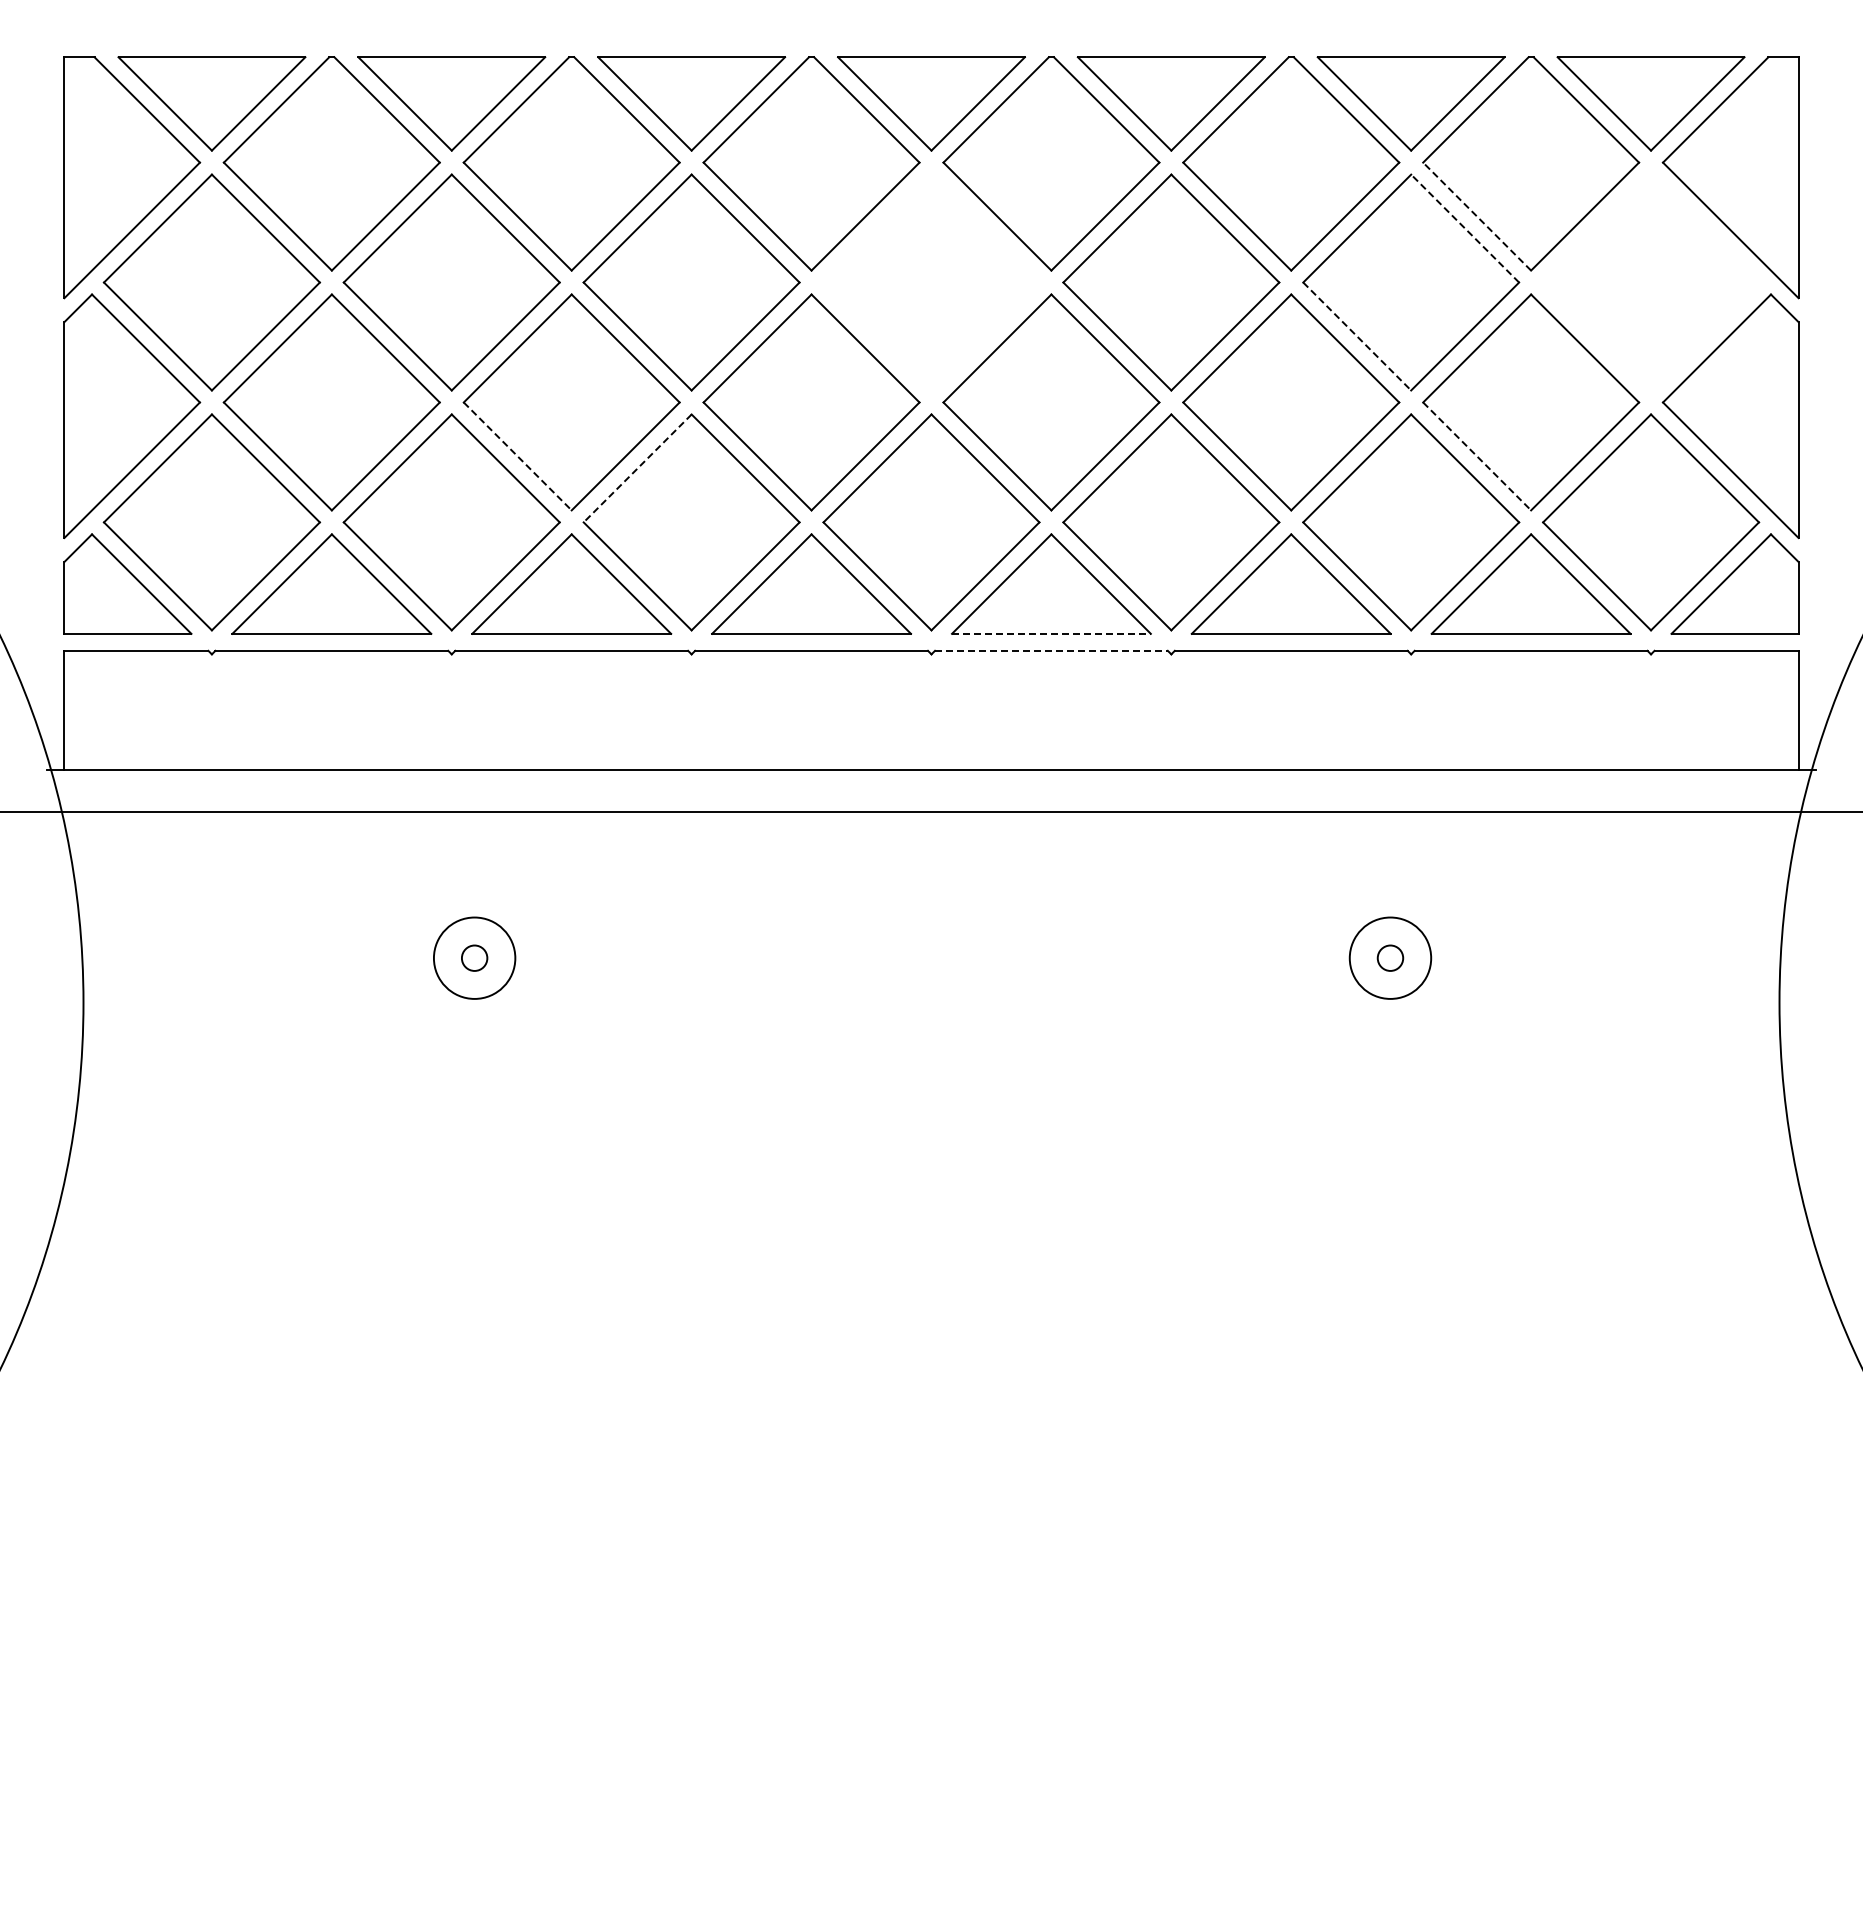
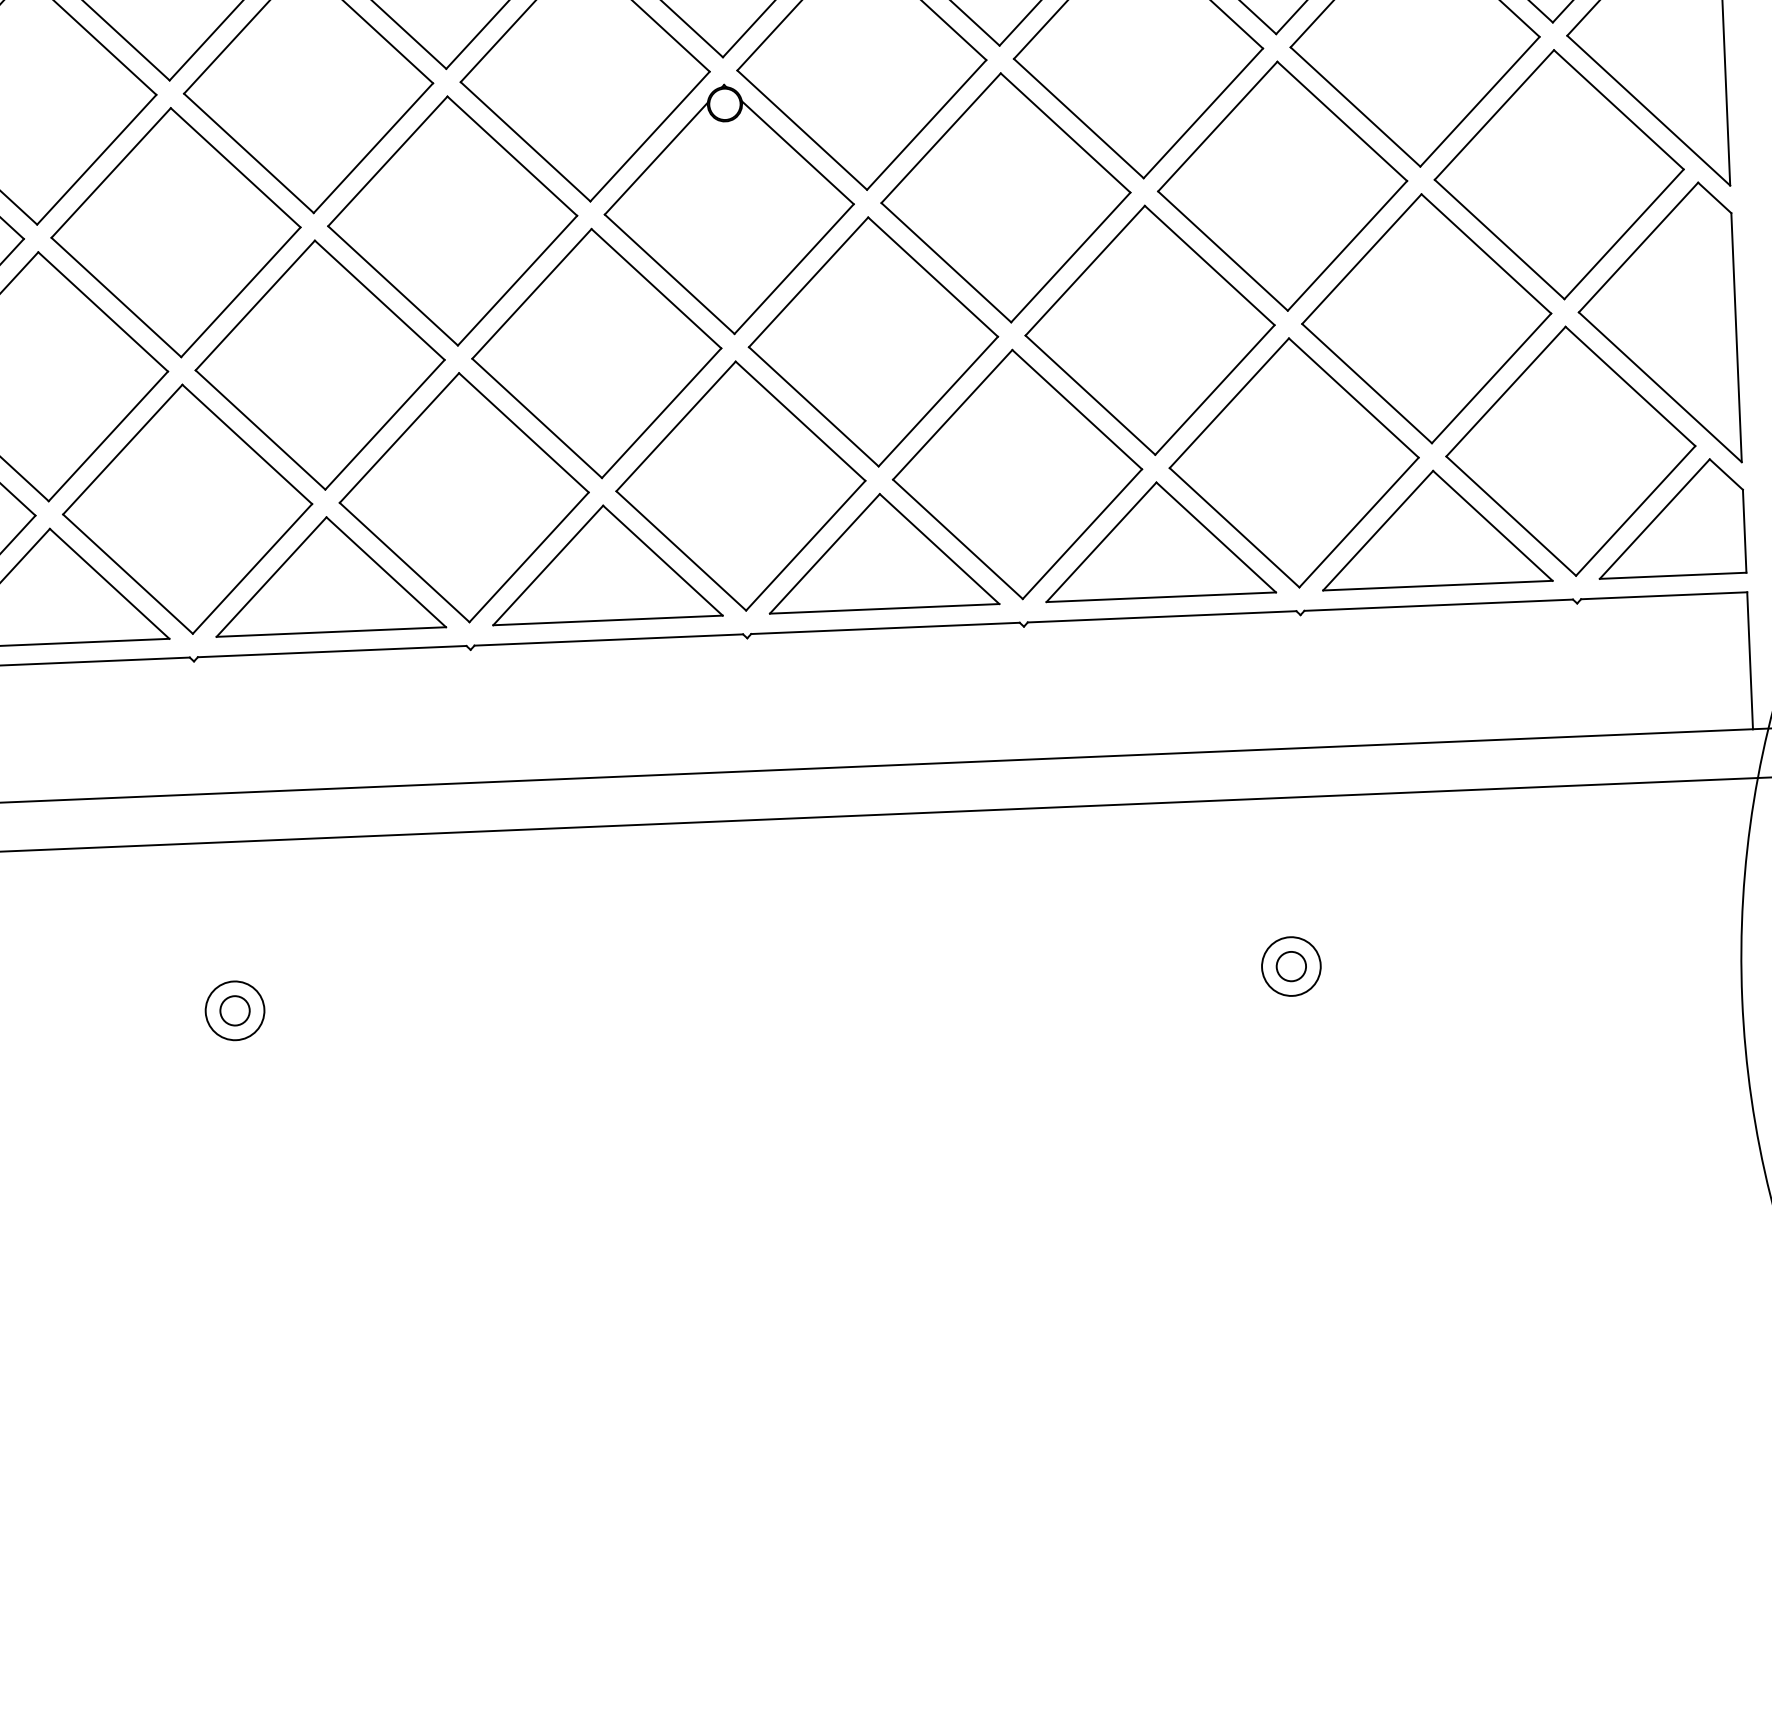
line: (1476, 216) -> (1354, 106), dashed -> solid
line: (1464, 228) -> (1341, 121), dashed -> solid
part: (931, 282) -> (729, 209), added
part: (1651, 282) -> (1559, 174), added
line: (1357, 336) -> (1223, 251), dashed -> solid
line: (518, 456) -> (261, 430), dashed -> solid
line: (1477, 456) -> (1367, 383), dashed -> solid
line: (637, 468) -> (399, 438), dashed -> solid
line: (1051, 633) -> (884, 608), dashed -> solid
line: (1051, 650) -> (885, 628), dashed -> solid
circle: (474, 957) -> (234, 1010), size x0.62
circle: (1390, 957) -> (1291, 965), size x0.62

